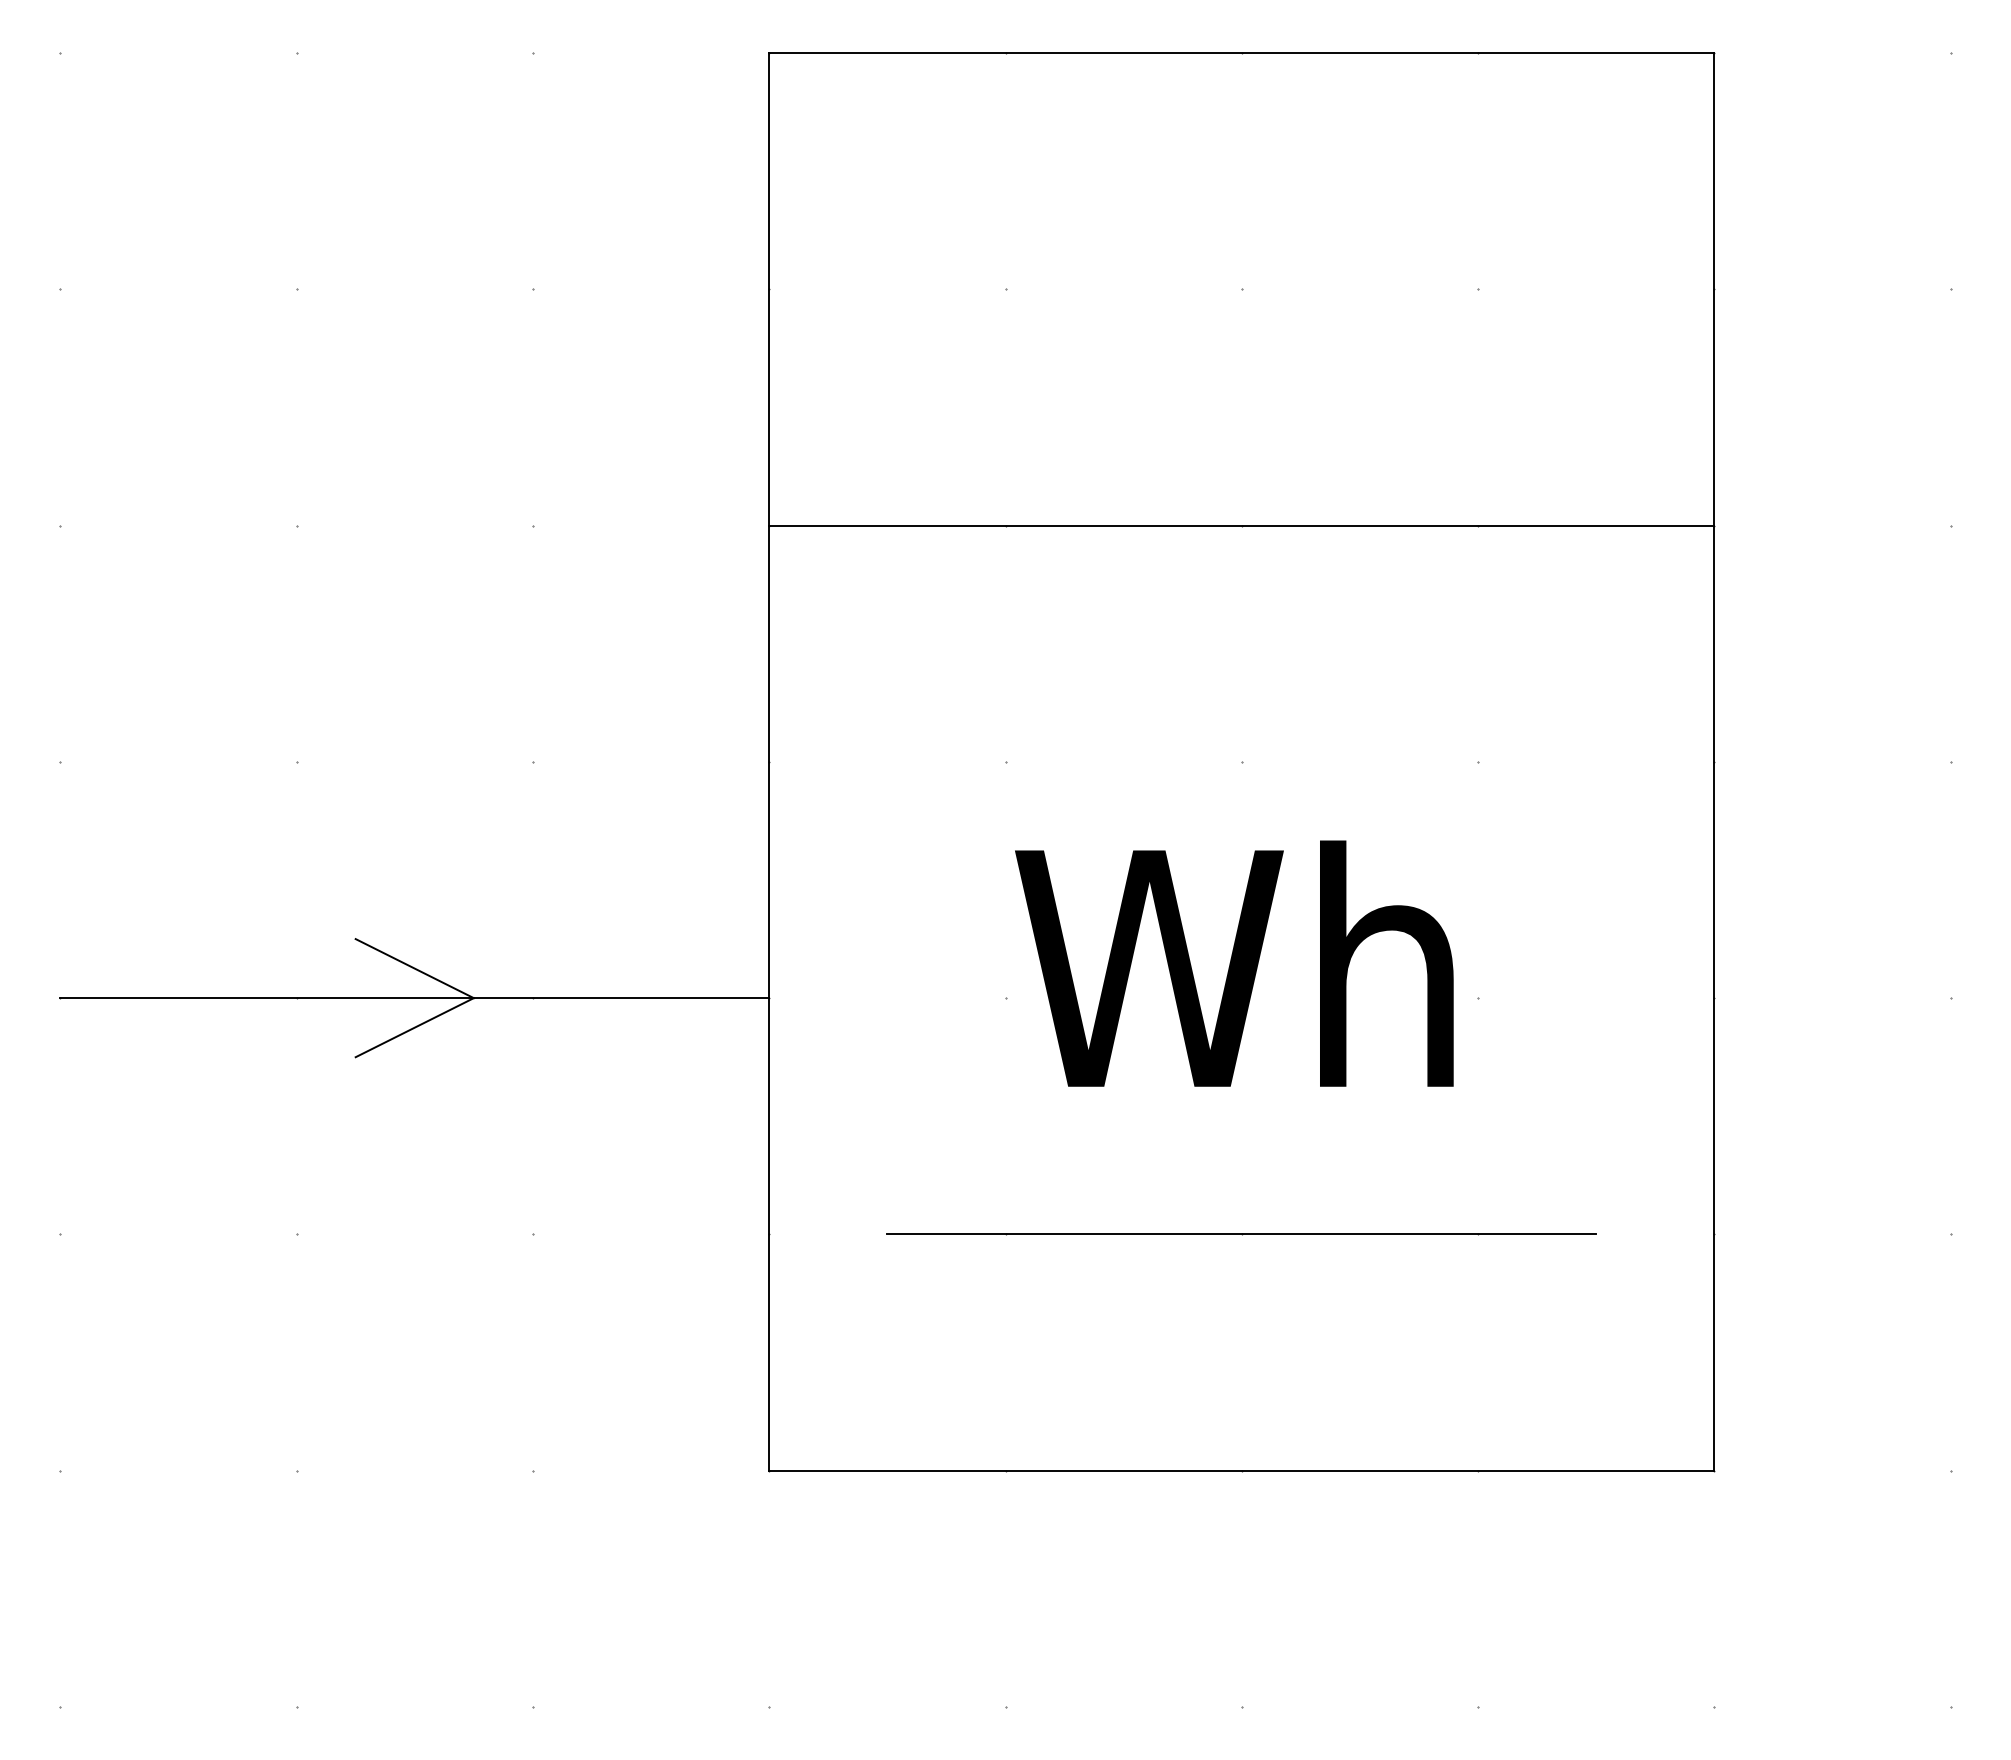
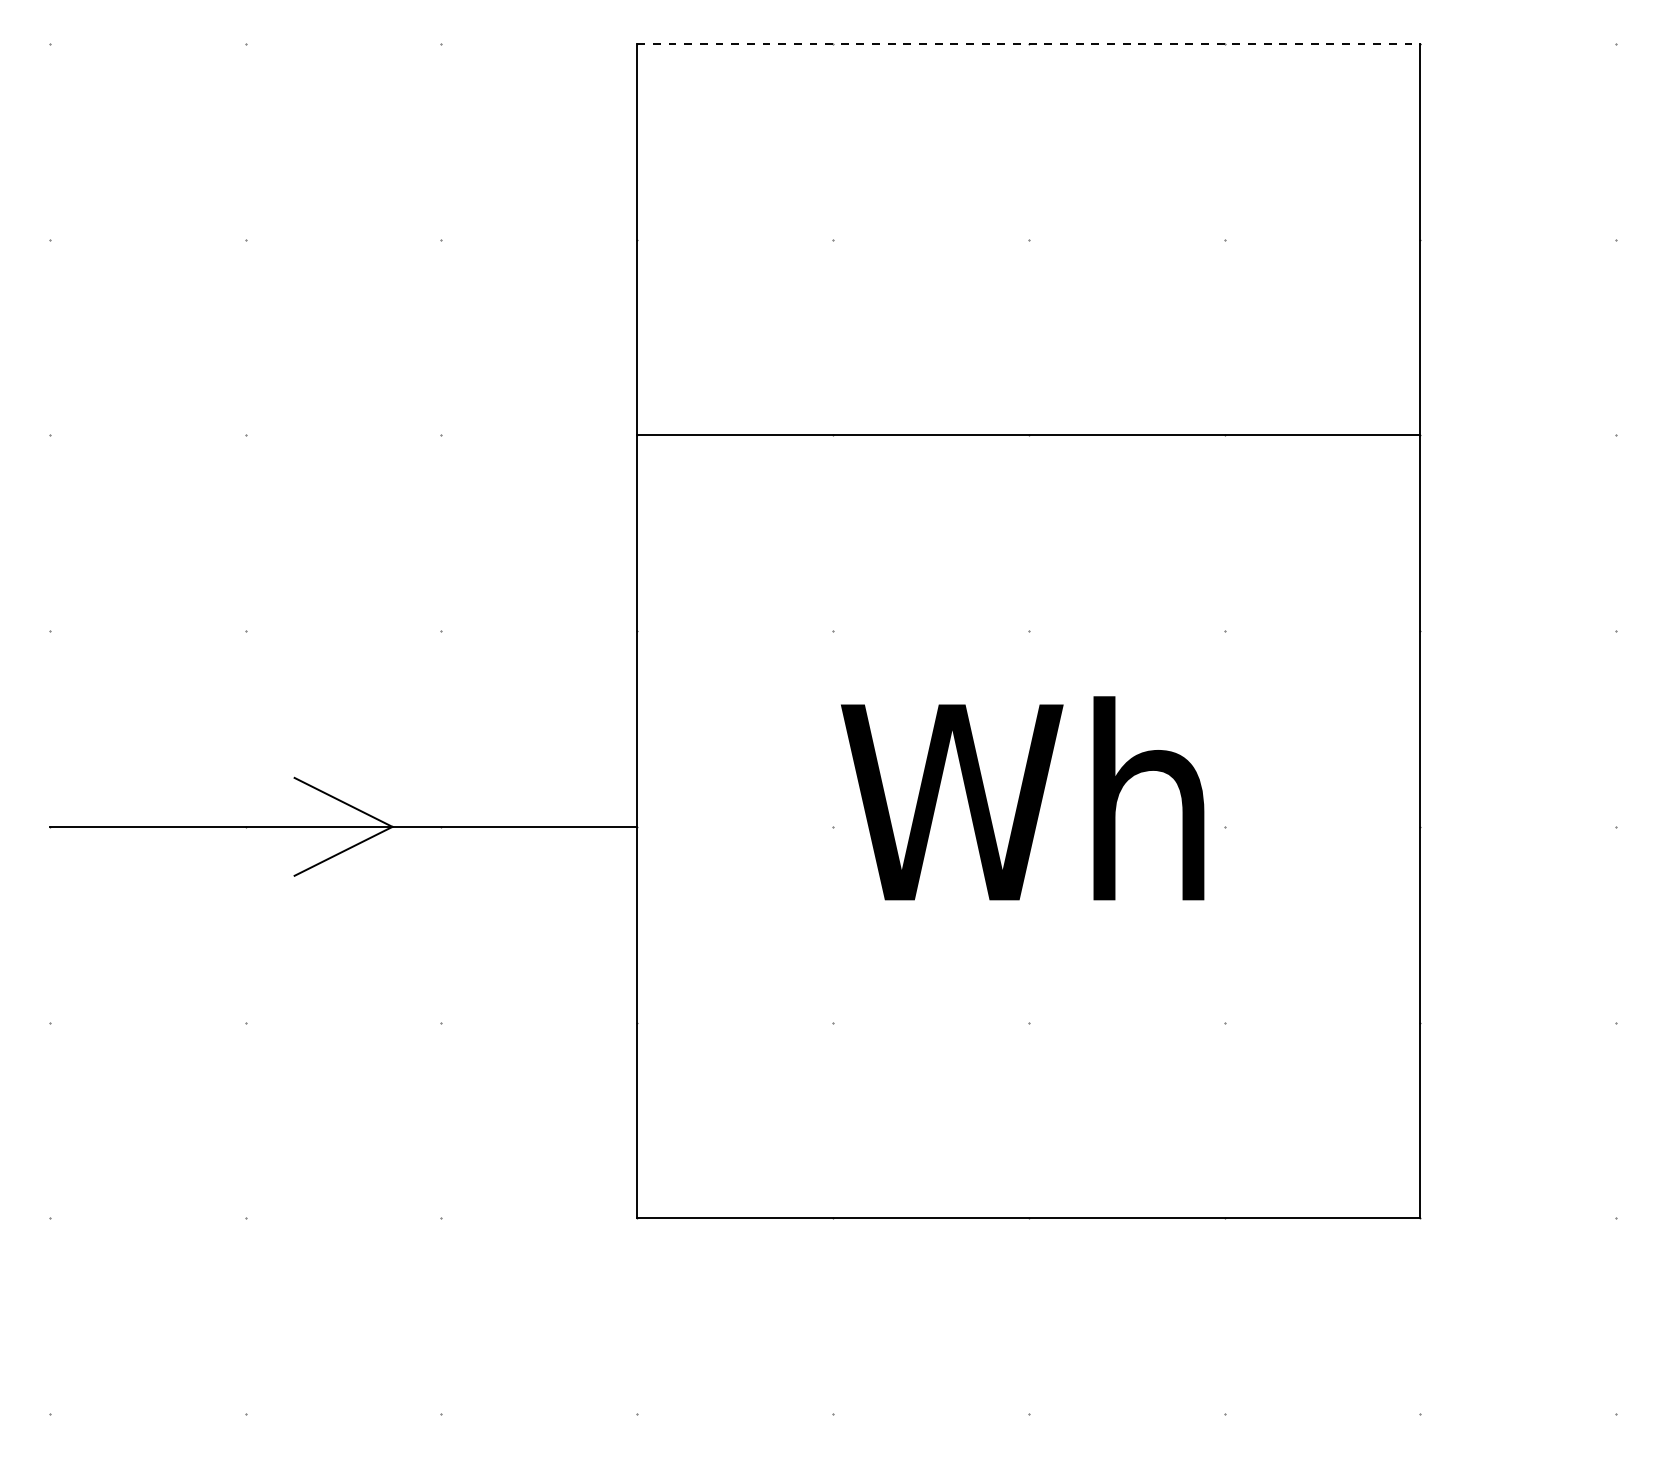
line: (1241, 52) -> (1028, 43), solid -> dashed
line: (1241, 1234) -> (1028, 1022), removed

